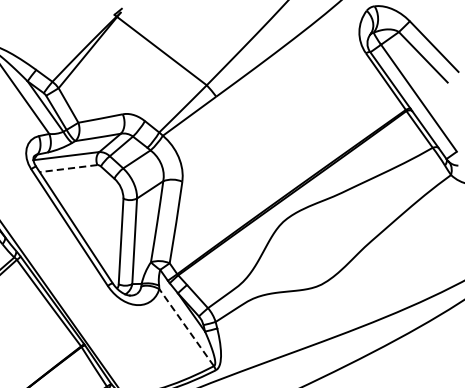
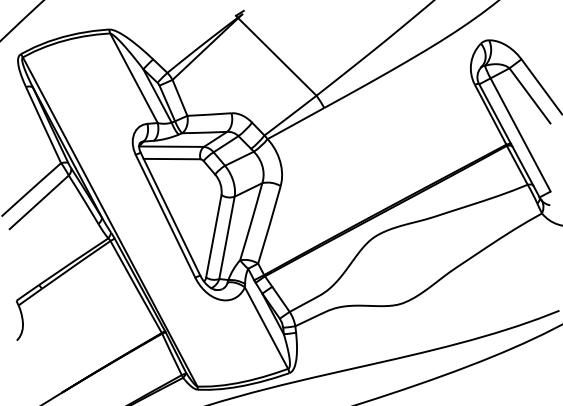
line: (68, 169) -> (171, 159), dashed -> solid
line: (186, 327) -> (266, 327), dashed -> solid

